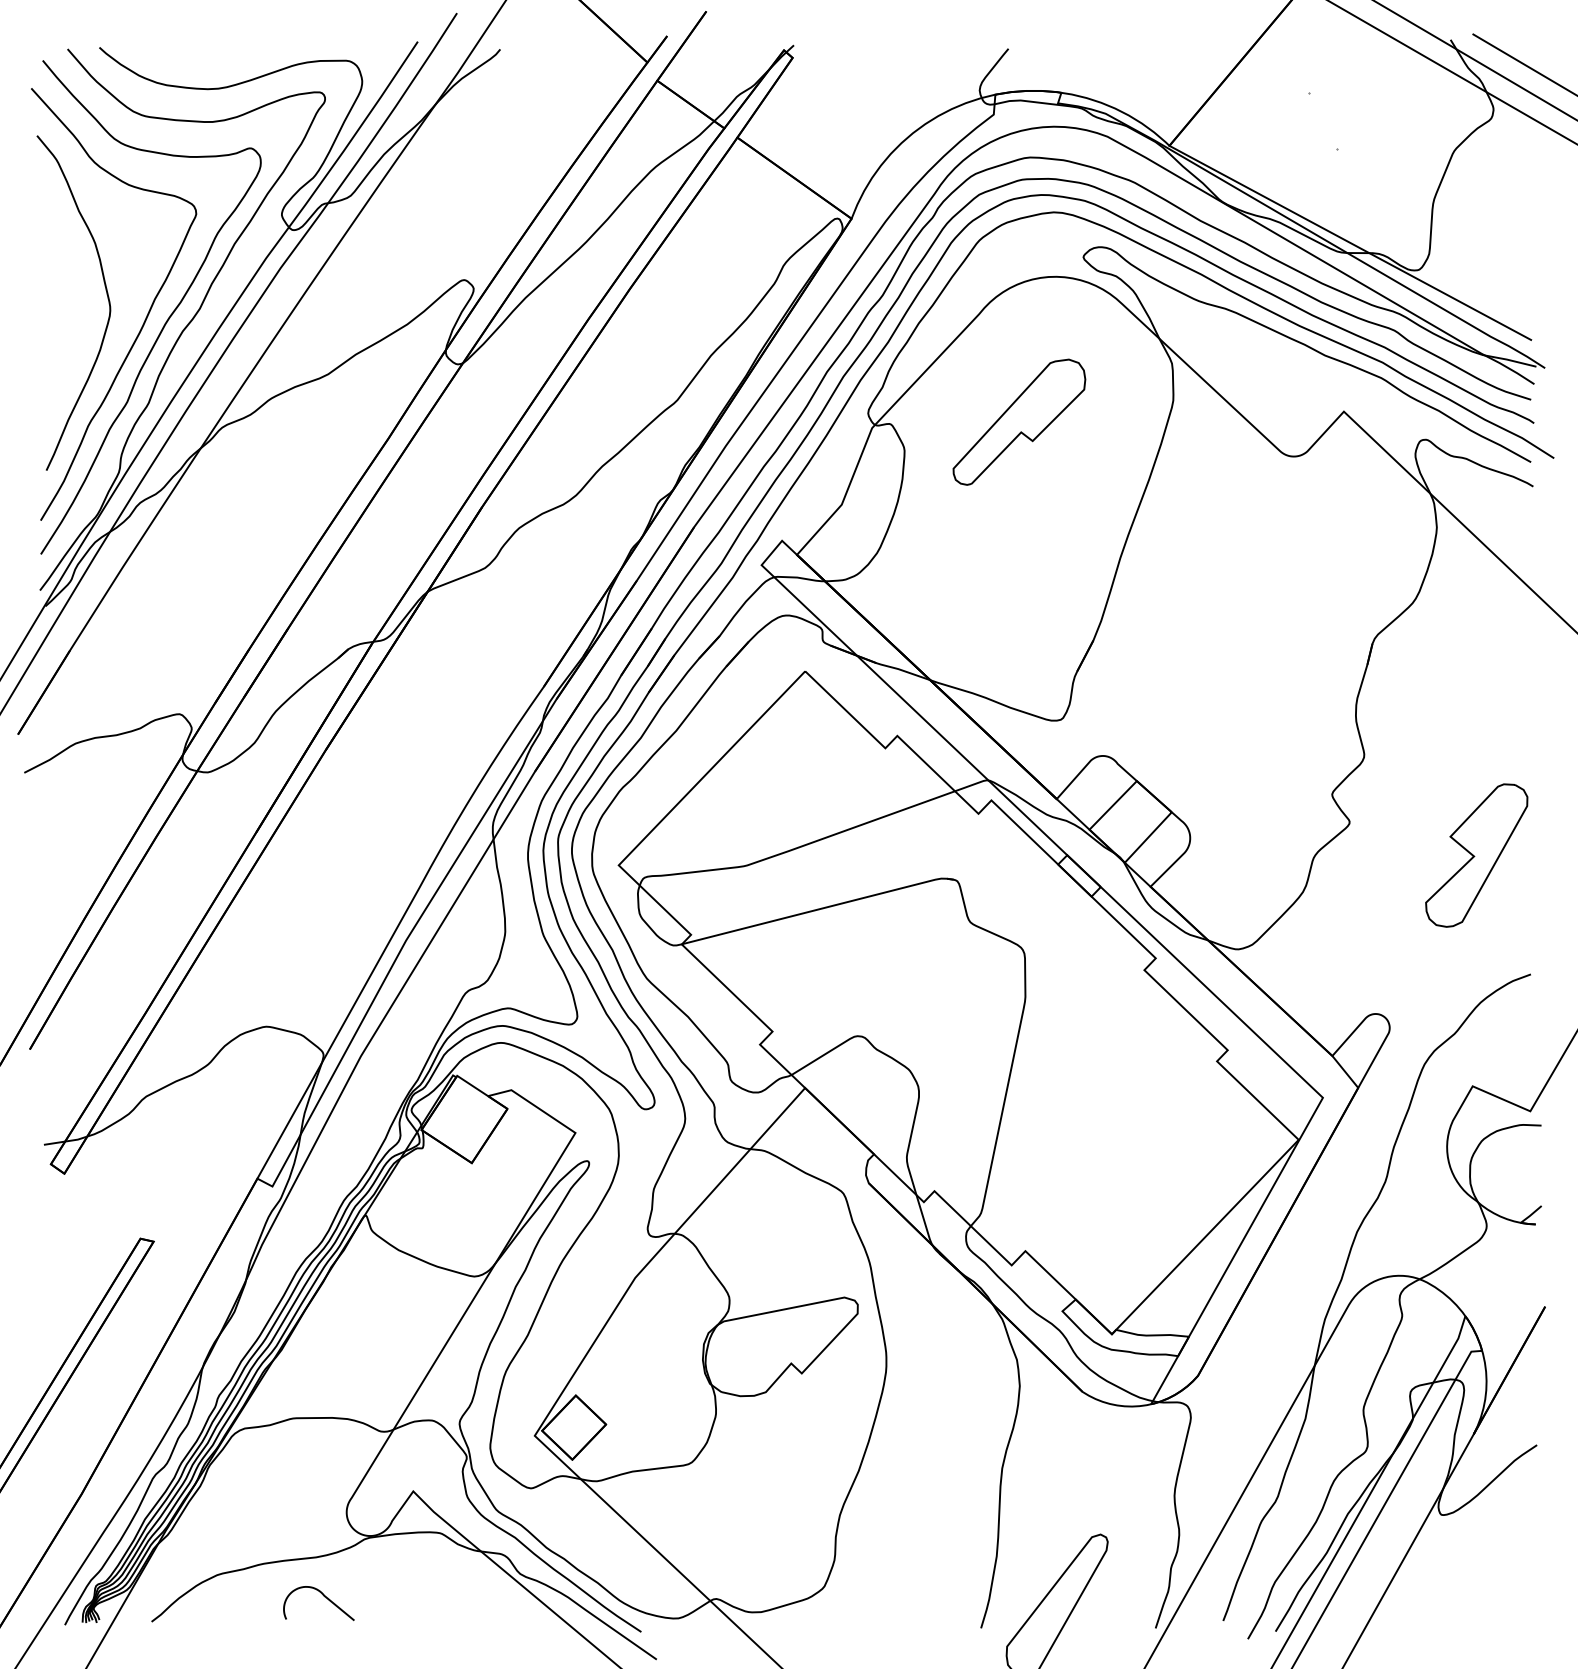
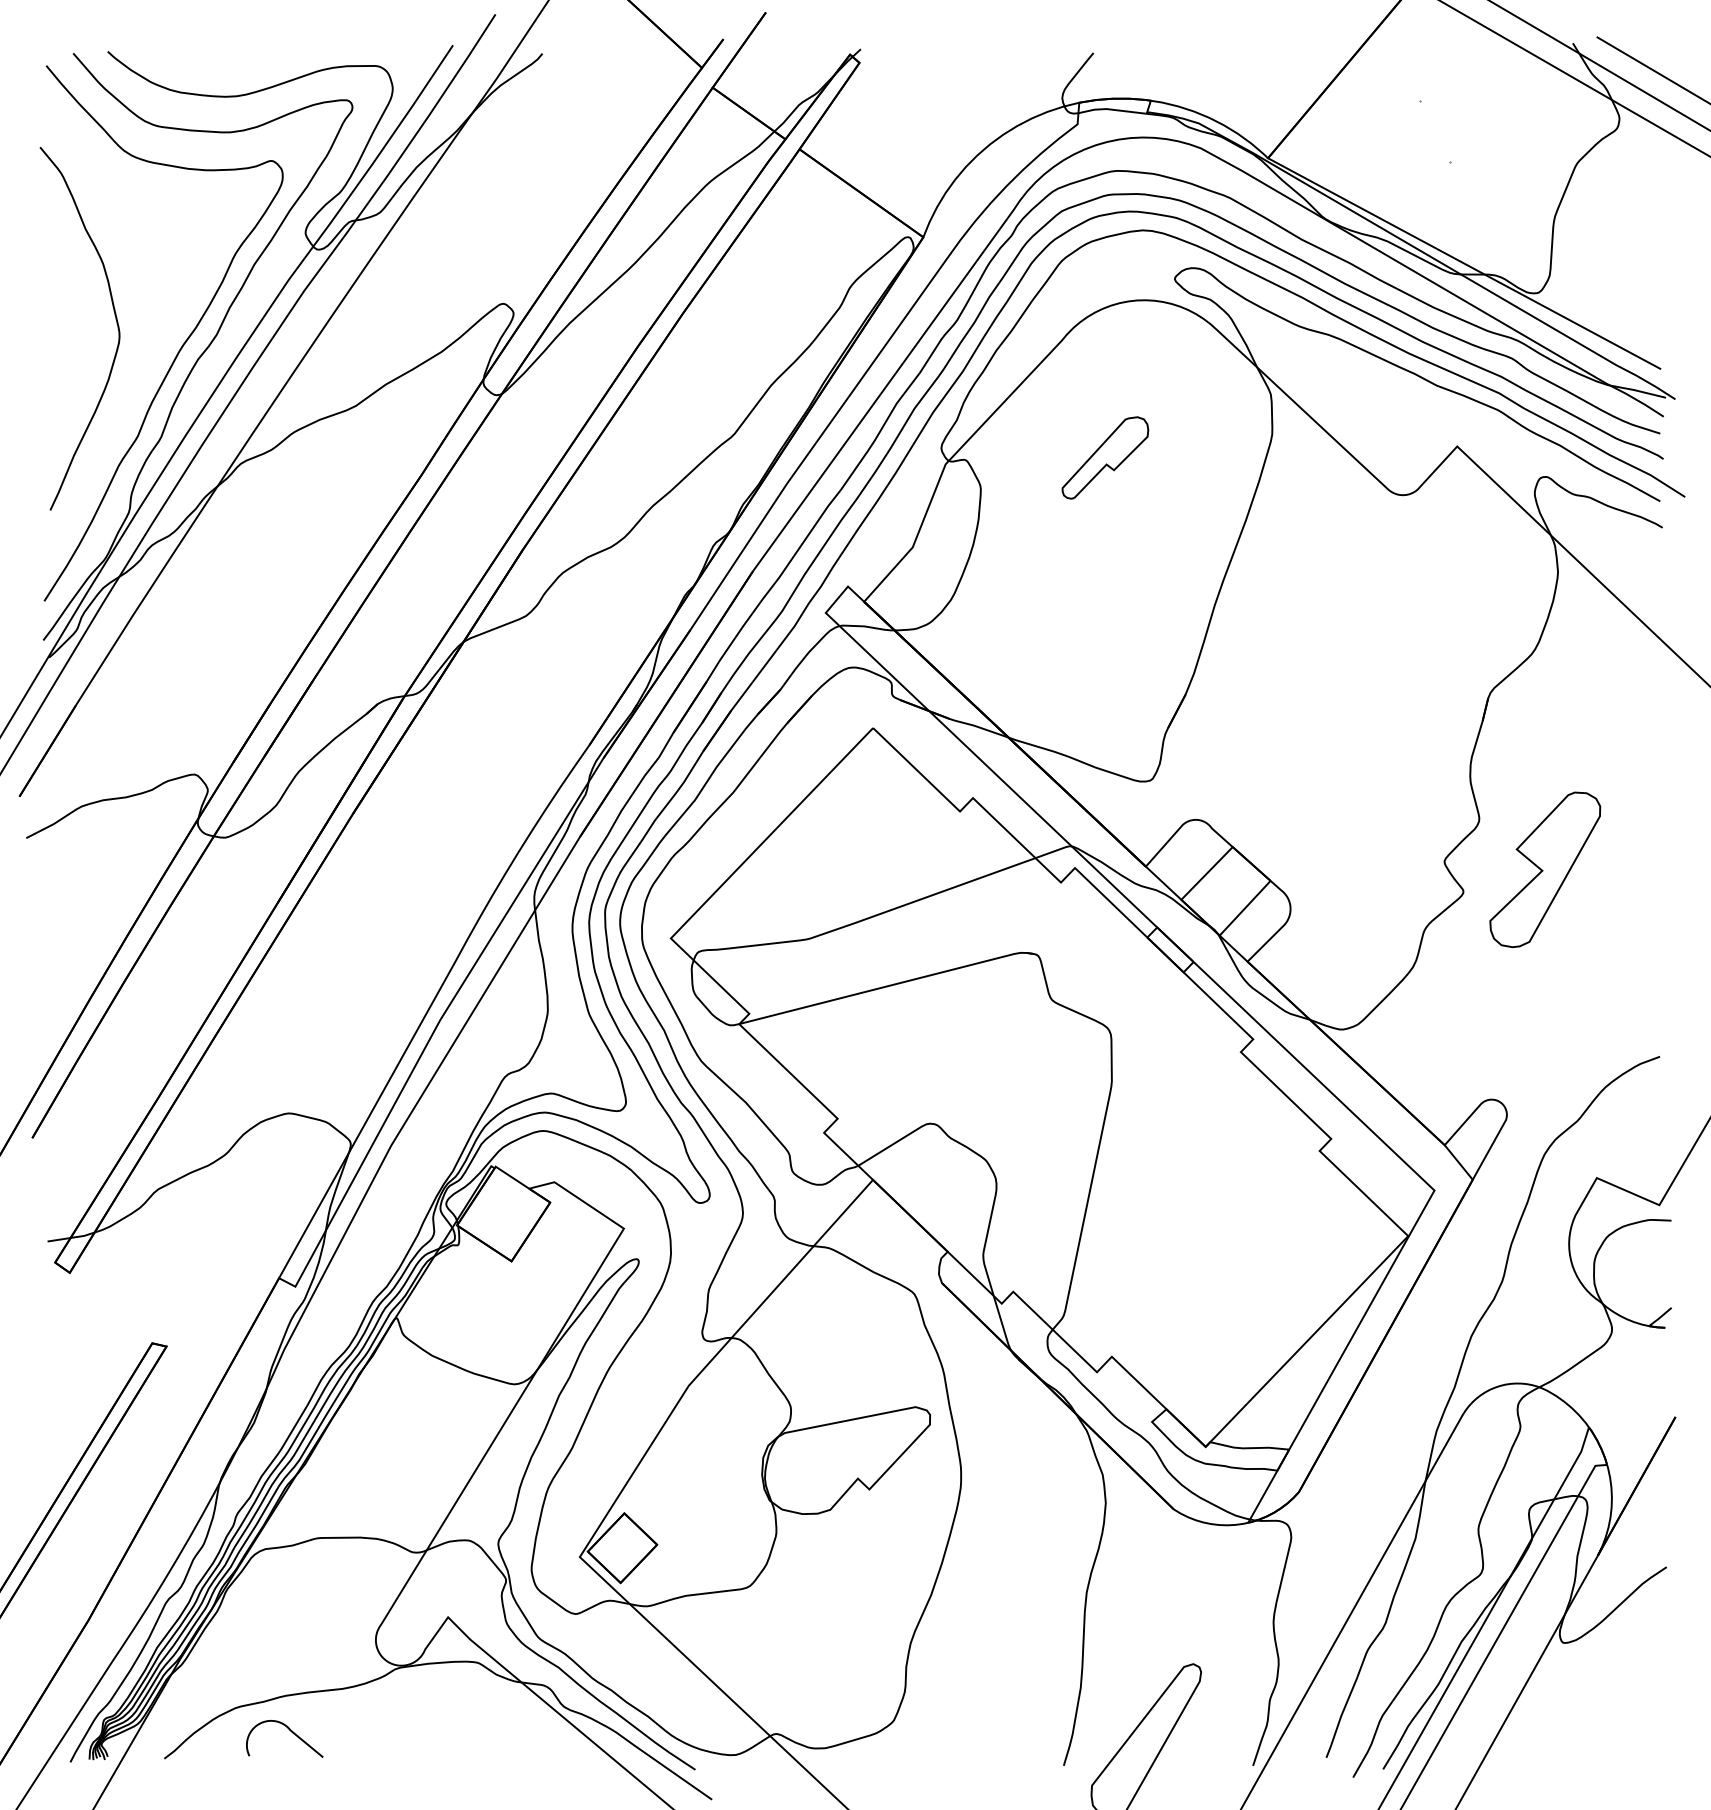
curve: (145, 318) -> (157, 345), removed
part: (1019, 421) -> (1105, 457), size x0.6
part: (1476, 855) -> (1545, 869), moved
curve: (324, 1596) -> (290, 1731), moved

